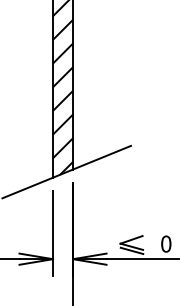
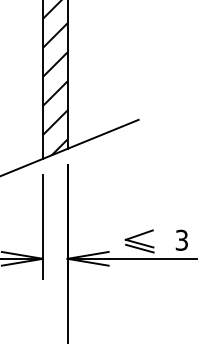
text: (166, 243) -> (182, 239), 0 -> 3

